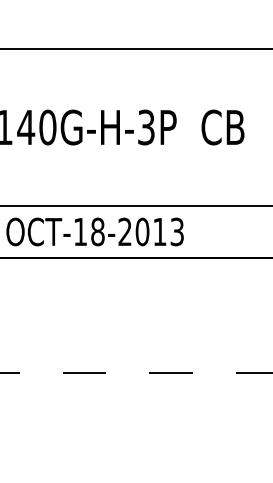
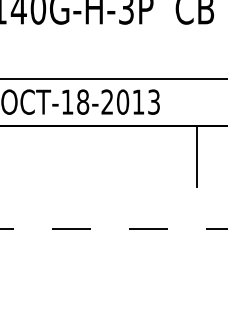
line: (225, 292) -> (197, 156), added

